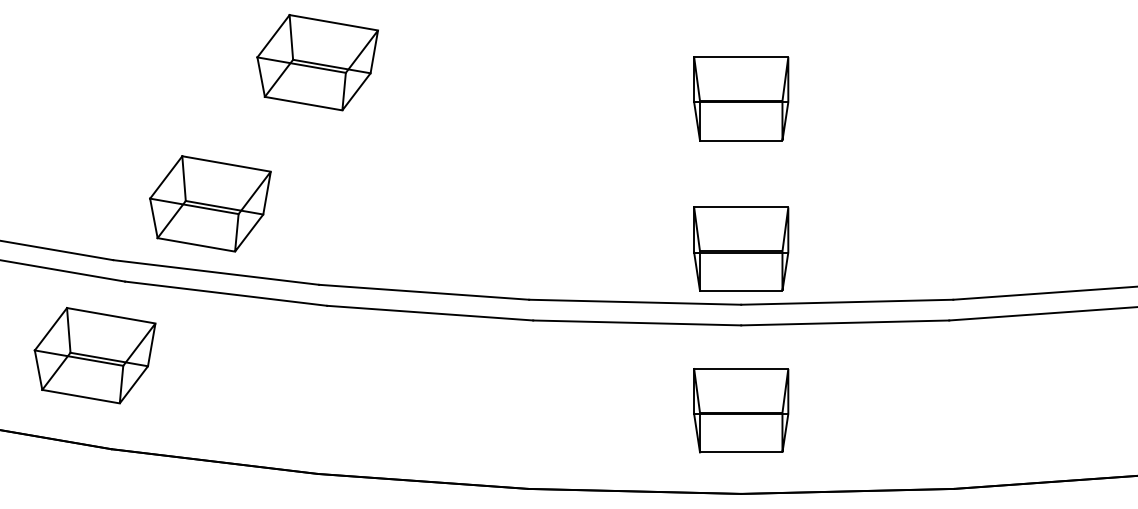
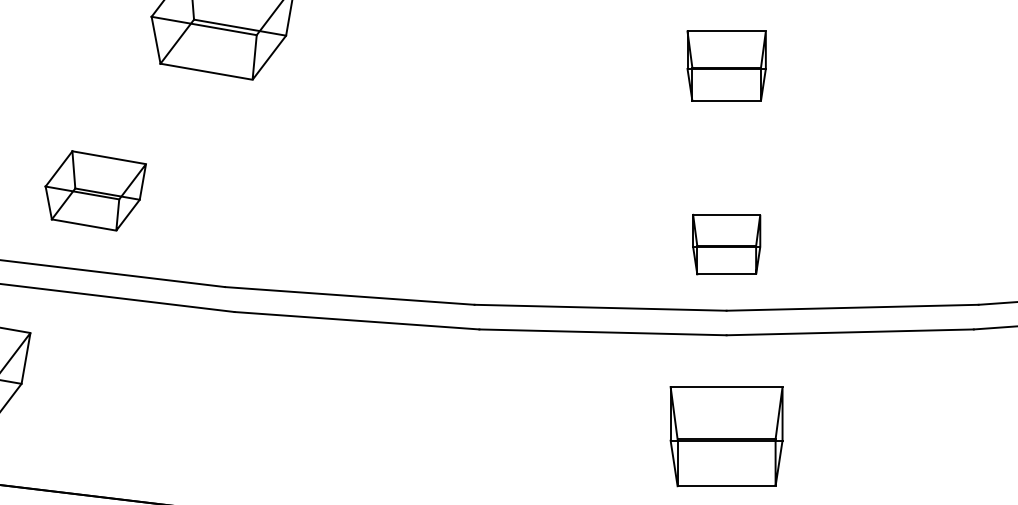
part: (741, 98) -> (726, 65), size x0.7
part: (210, 203) -> (95, 190), size x0.7
part: (741, 248) -> (726, 243), size x0.6

